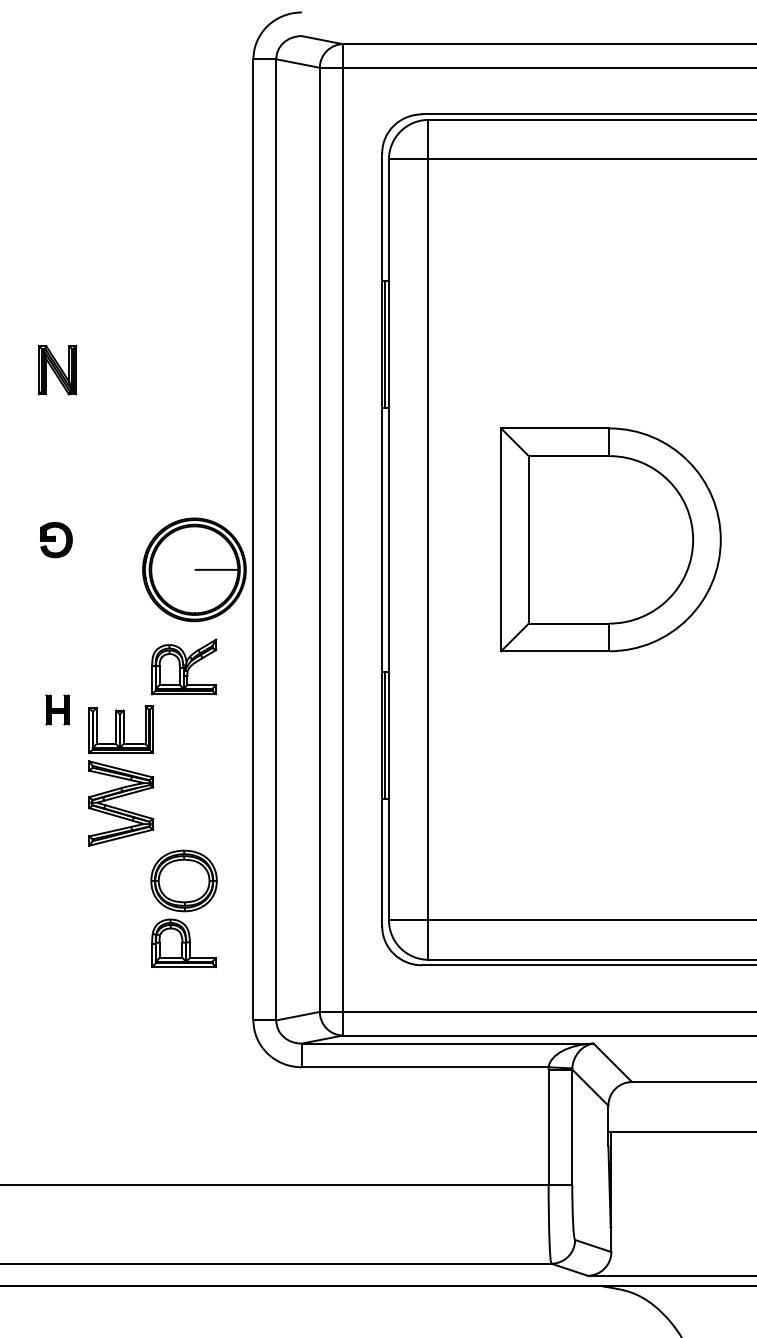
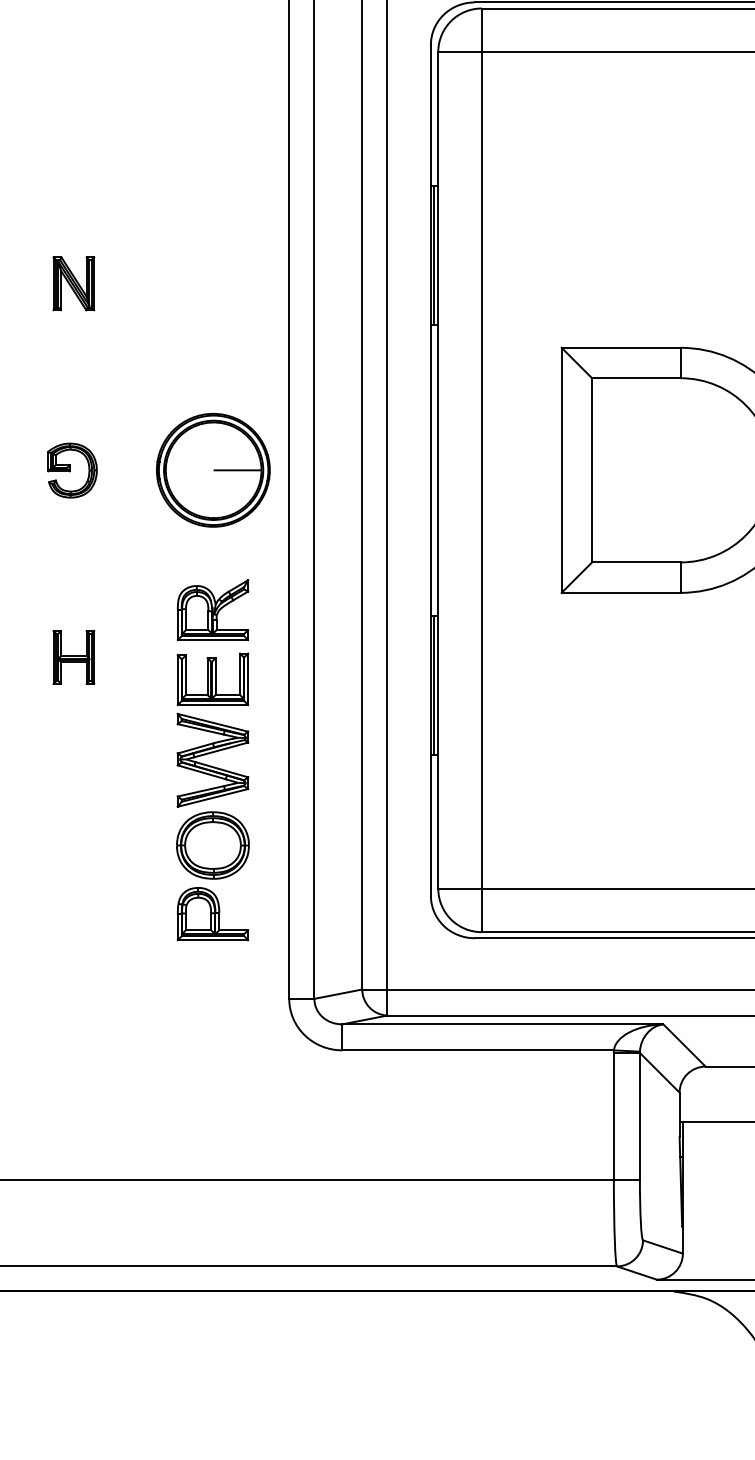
part: (56, 539) -> (72, 469), size x1.43
part: (194, 569) -> (213, 469), moved
part: (57, 709) -> (73, 656), size x1.67
part: (121, 775) -> (213, 729), moved

